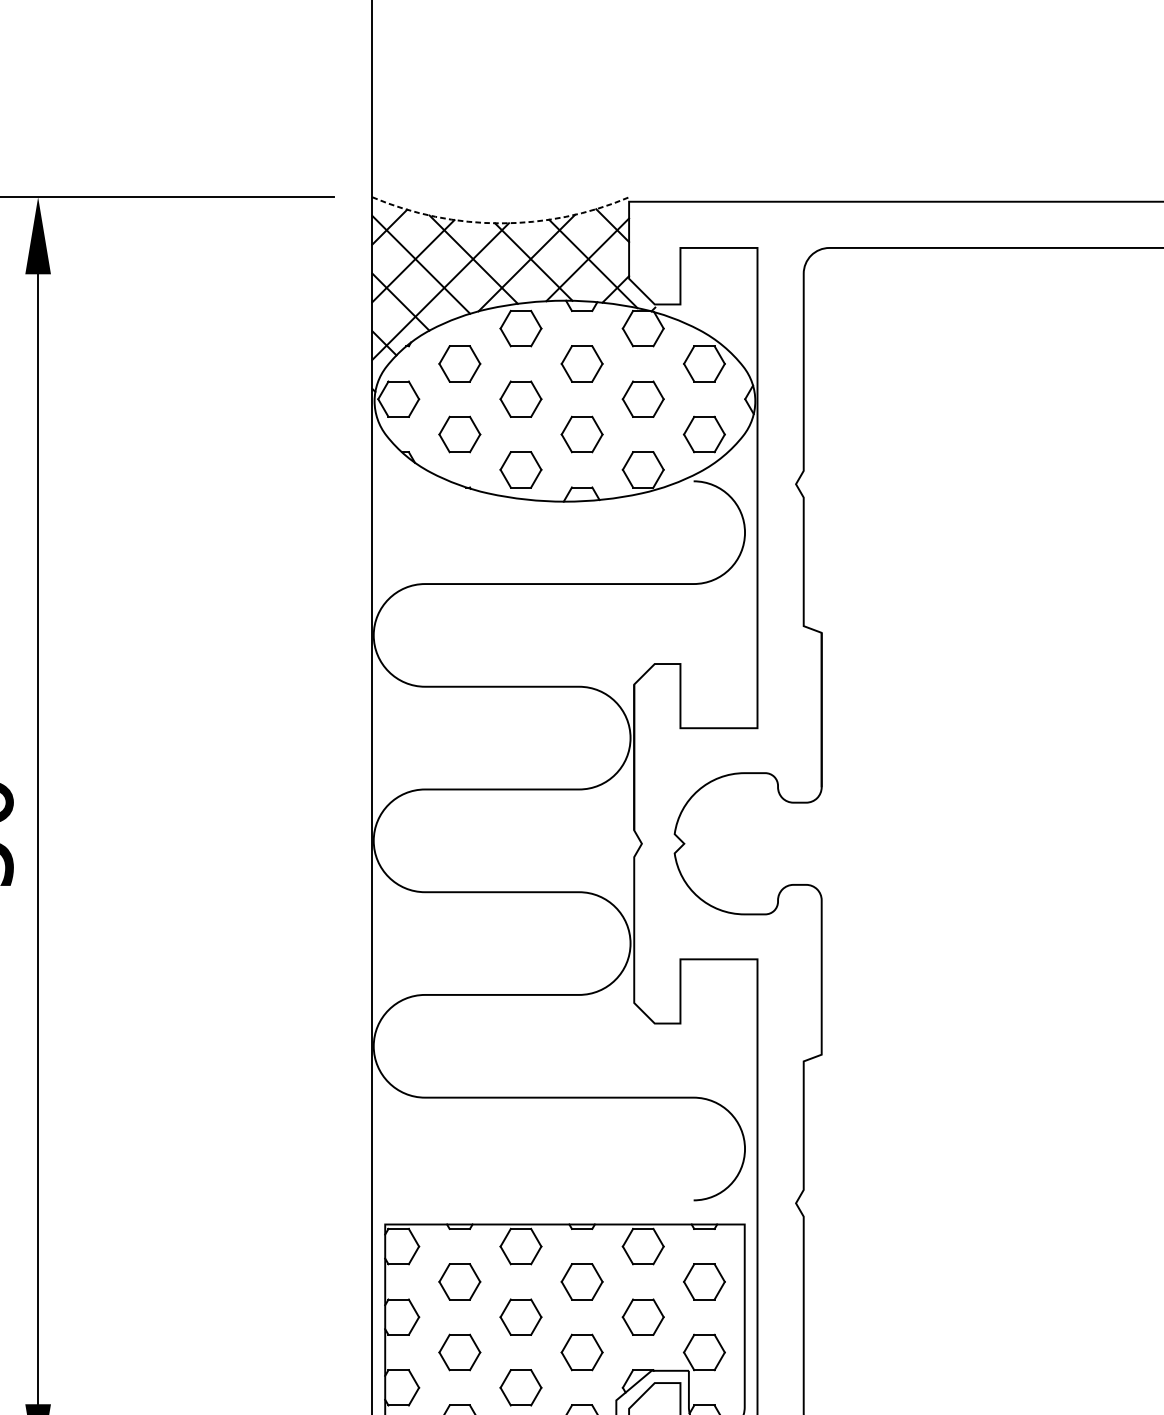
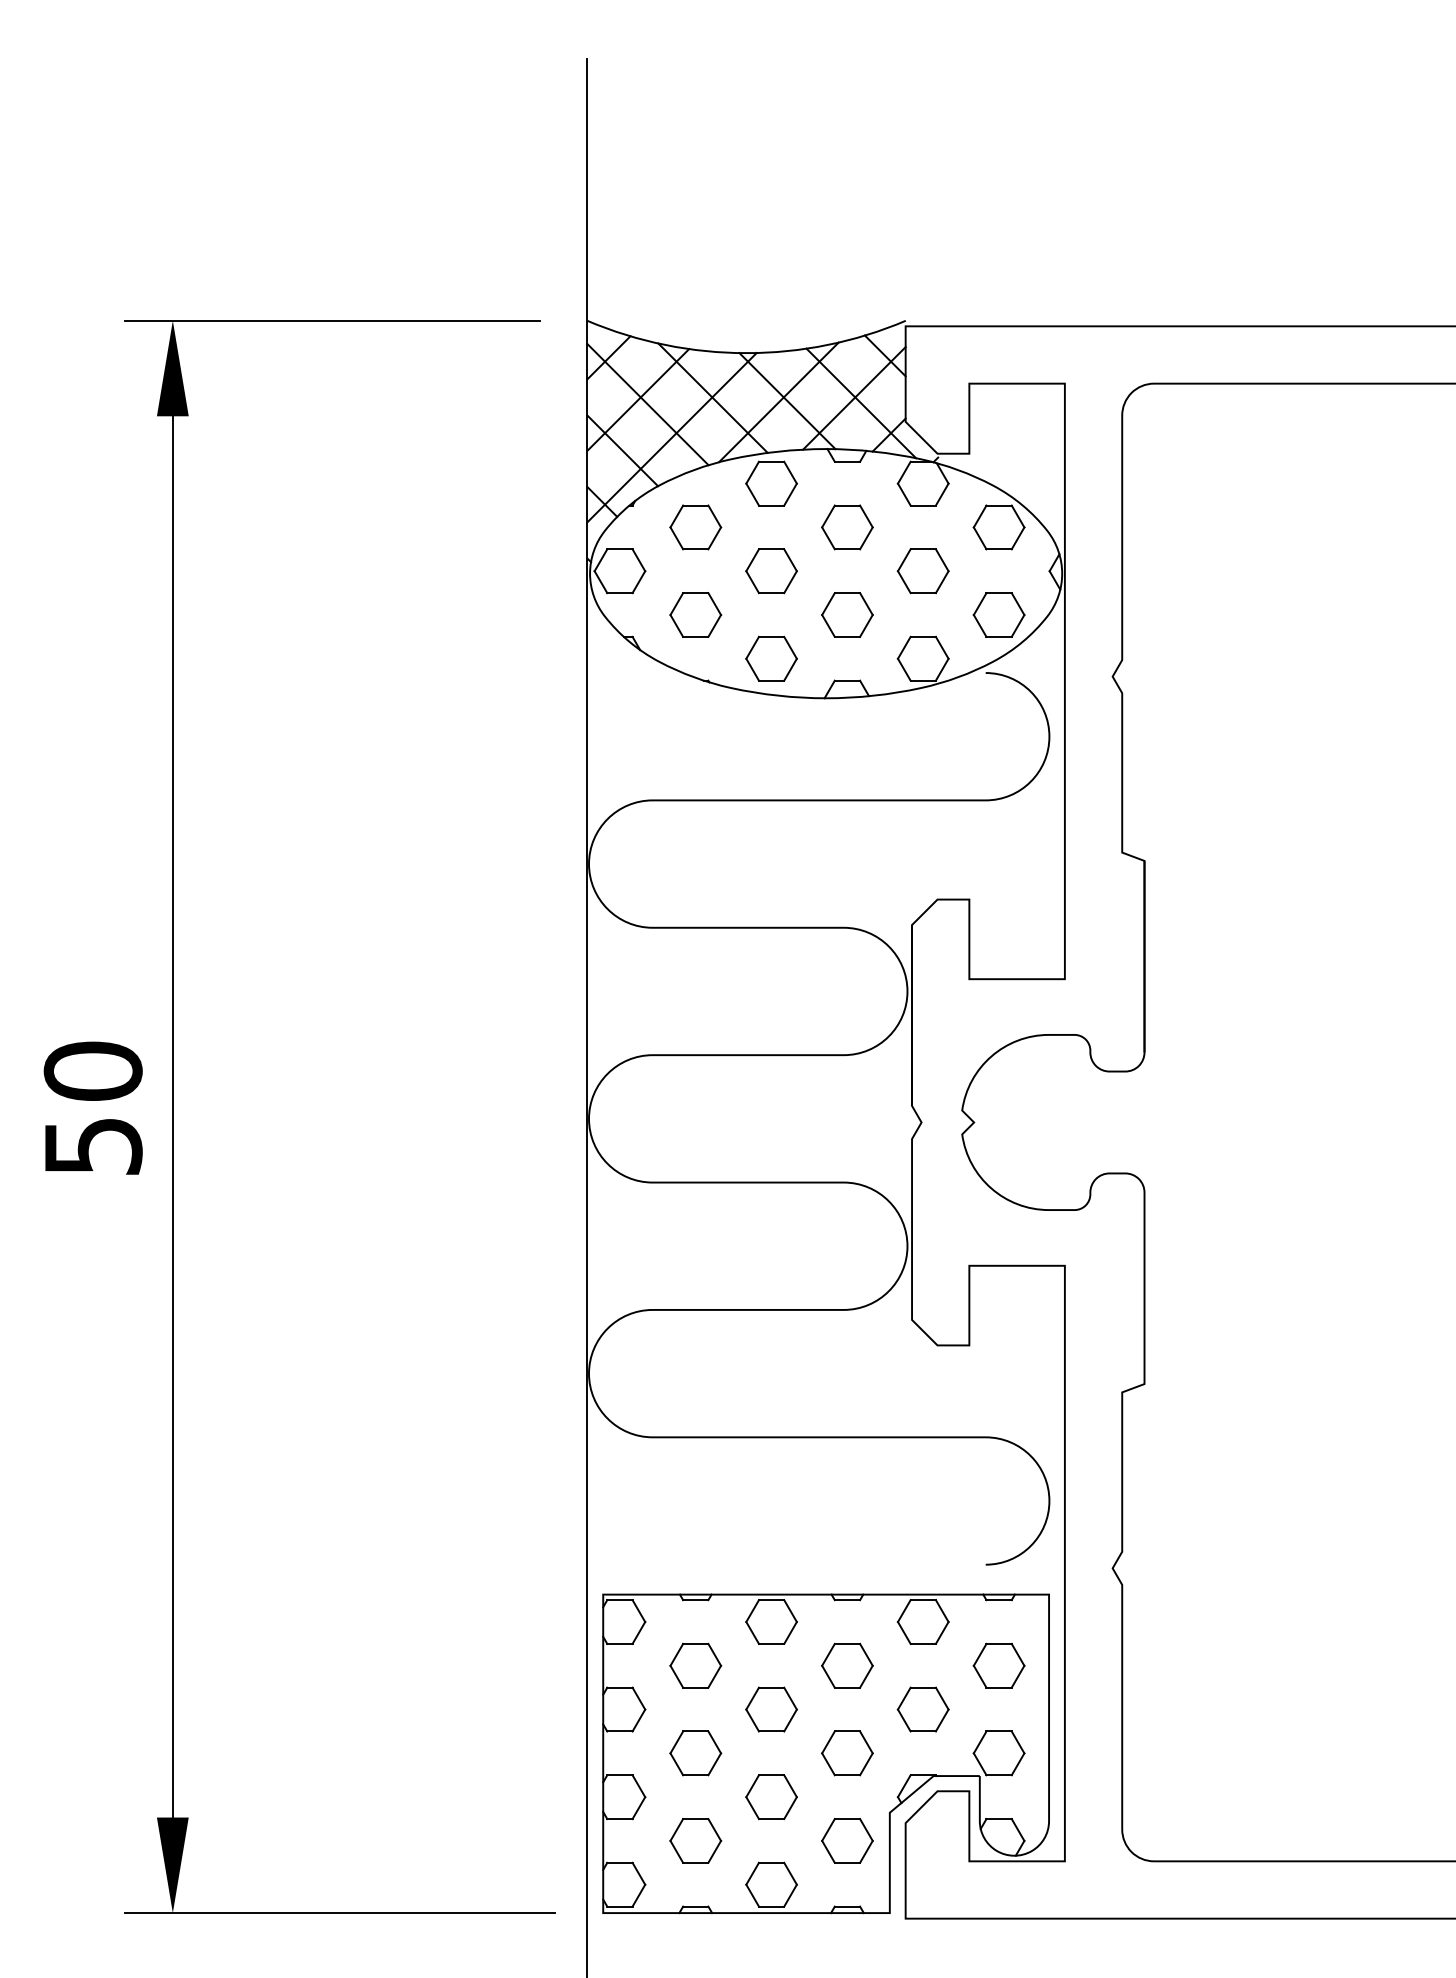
arc: (500, 223) -> (746, 353), dashed -> solid

